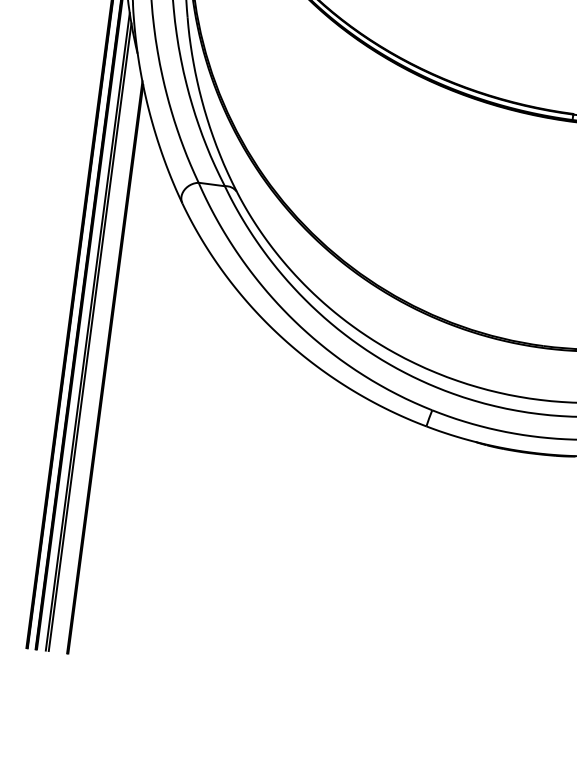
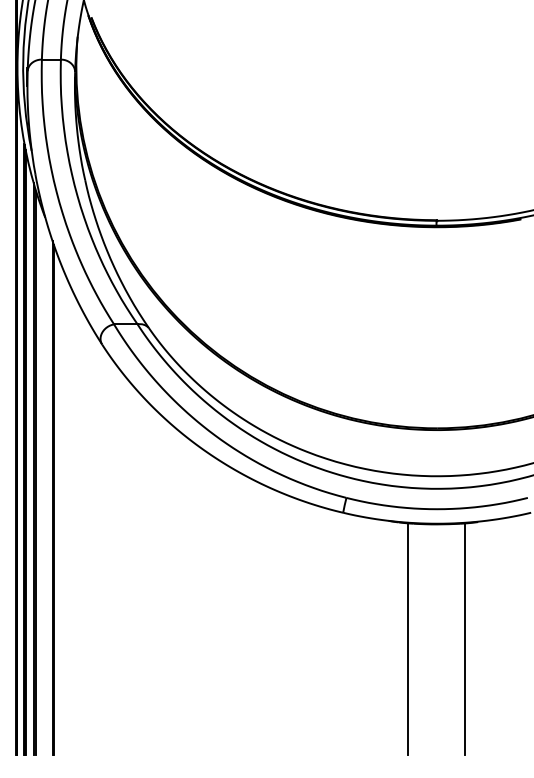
line: (479, 575) -> (407, 638), added
line: (543, 584) -> (464, 638), added

